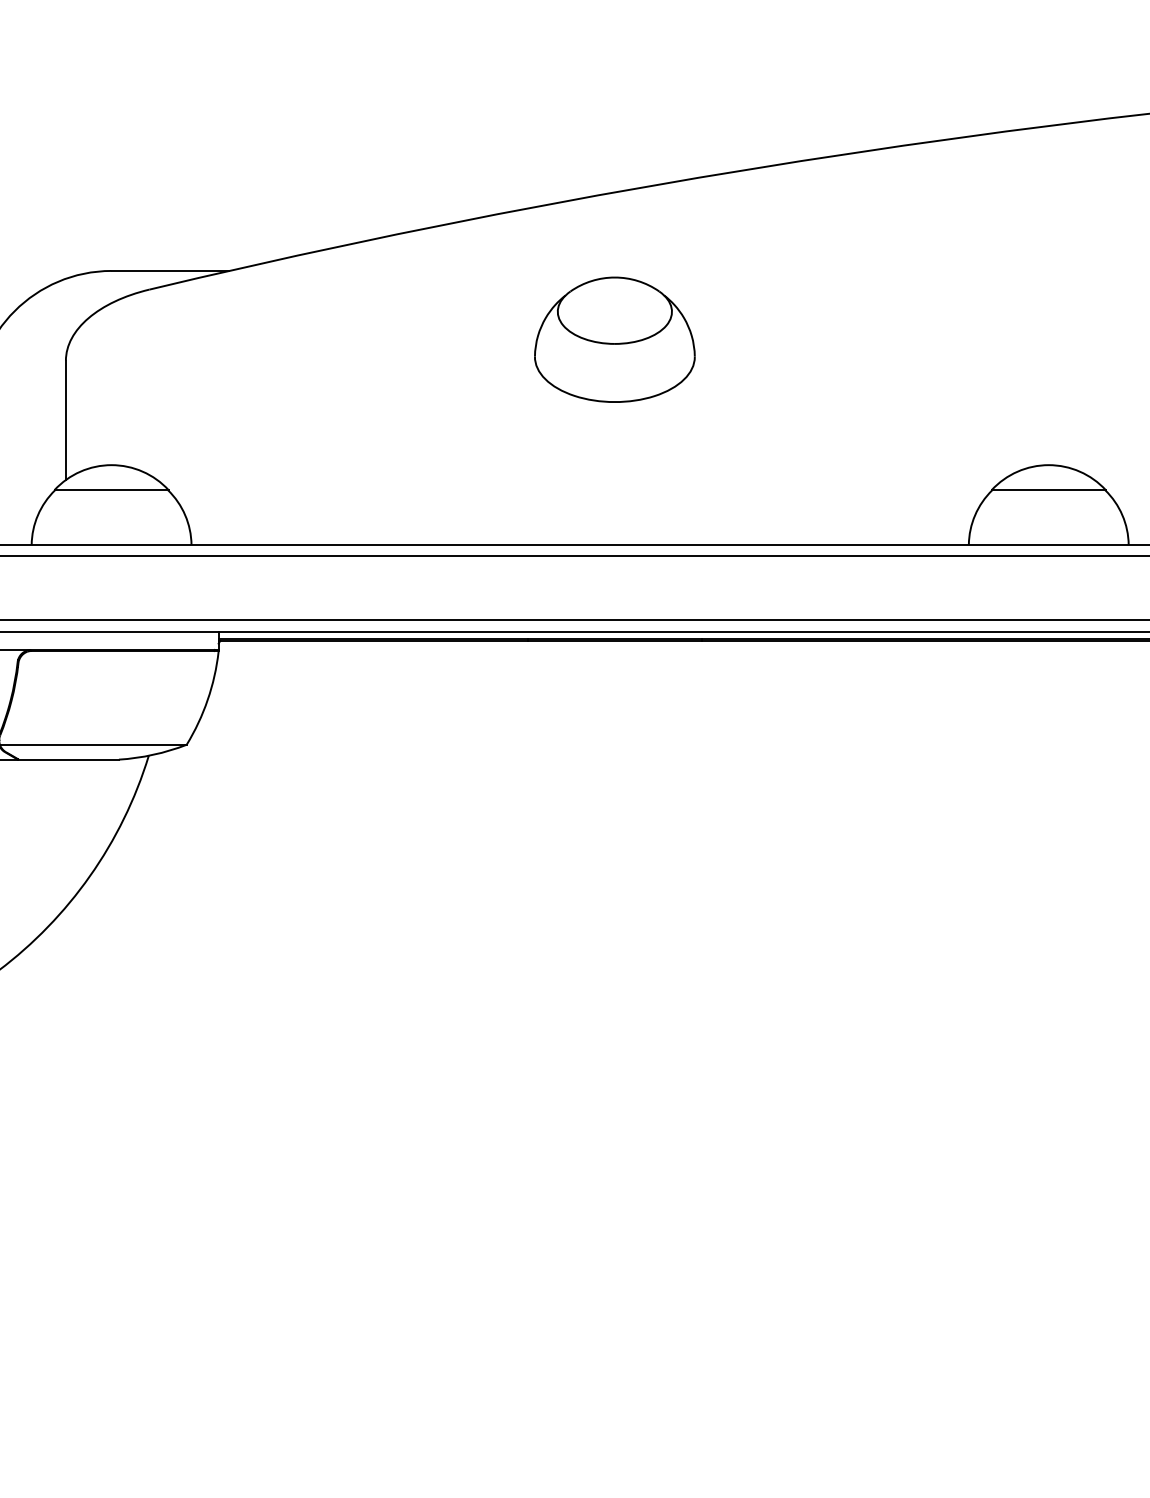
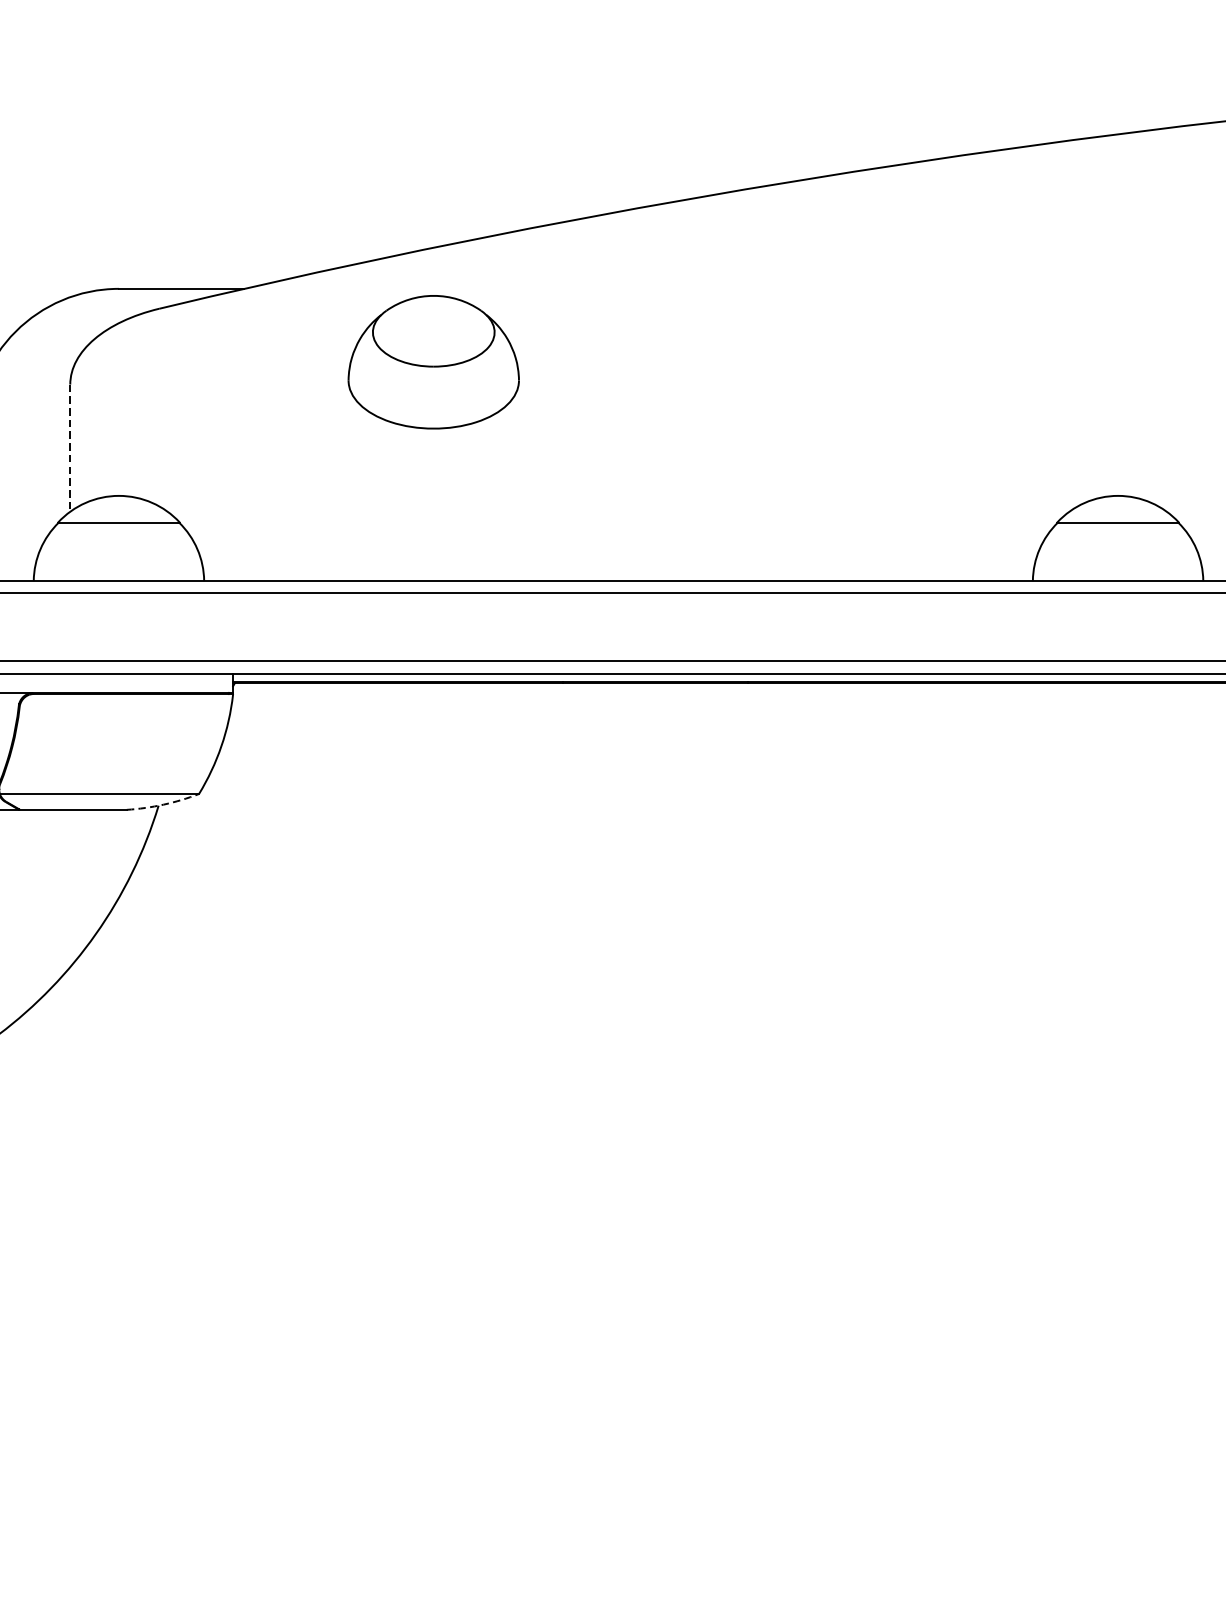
part: (614, 339) -> (433, 361), moved
line: (65, 420) -> (69, 448), solid -> dashed
arc: (153, 754) -> (163, 804), solid -> dashed

